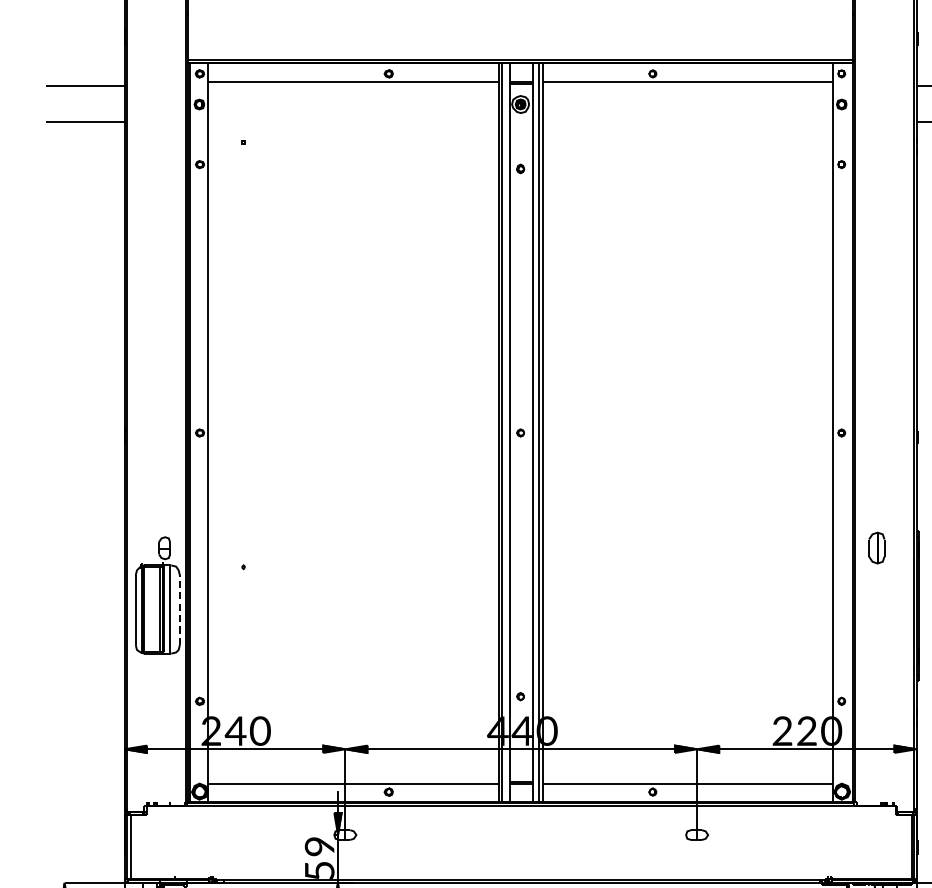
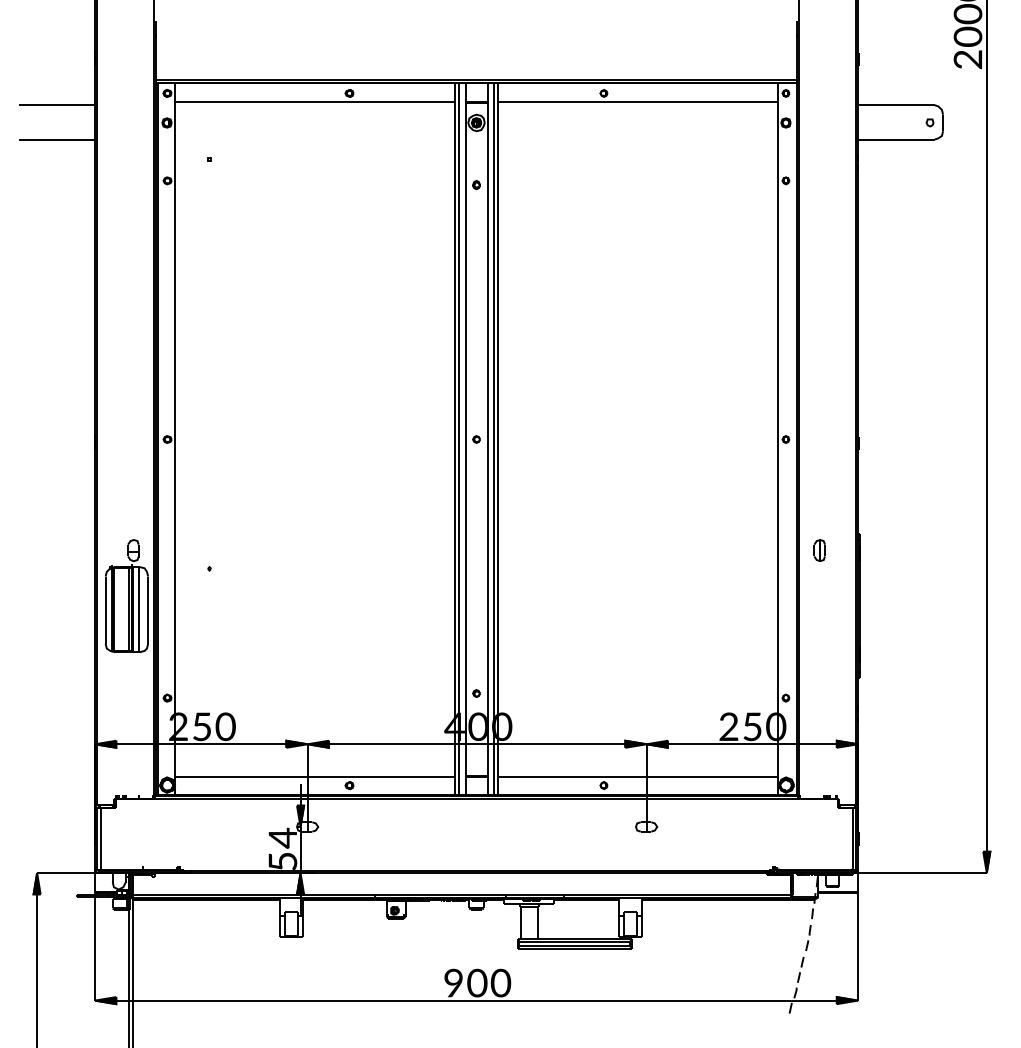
part: (876, 548) -> (819, 550), size x0.71
line: (180, 610) -> (148, 610), dashed -> solid
text: (235, 730) -> (201, 726), 4 -> 5
text: (520, 730) -> (476, 726), 4 -> 0
text: (806, 730) -> (752, 726), 2 -> 5
text: (319, 846) -> (282, 837), 9 -> 4

